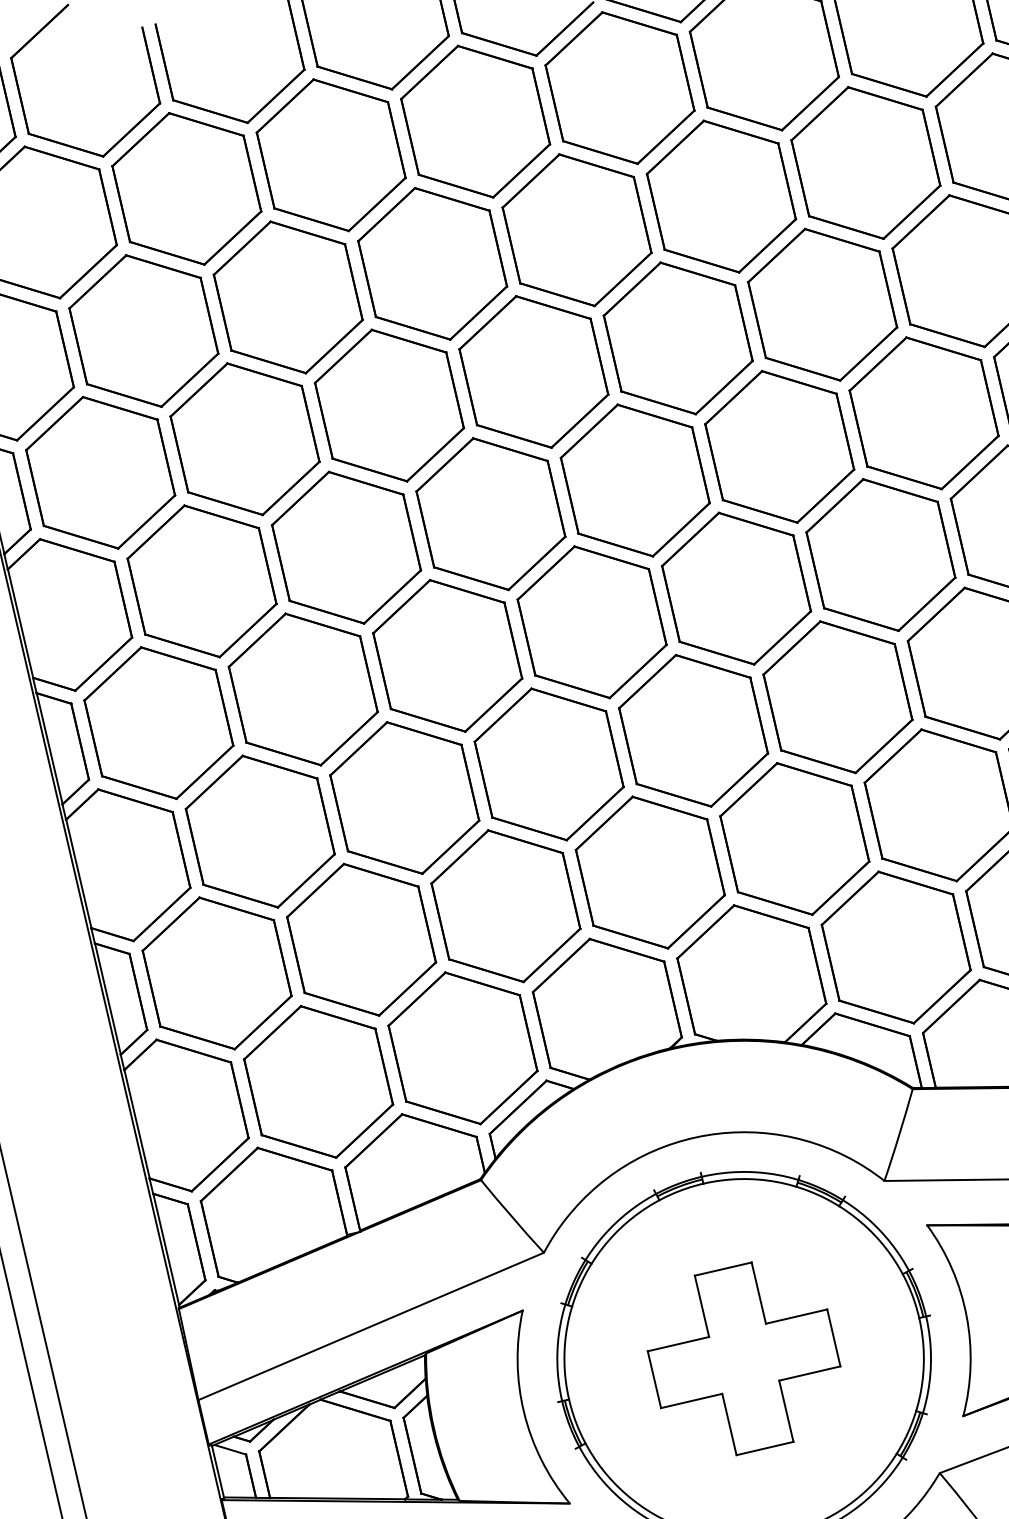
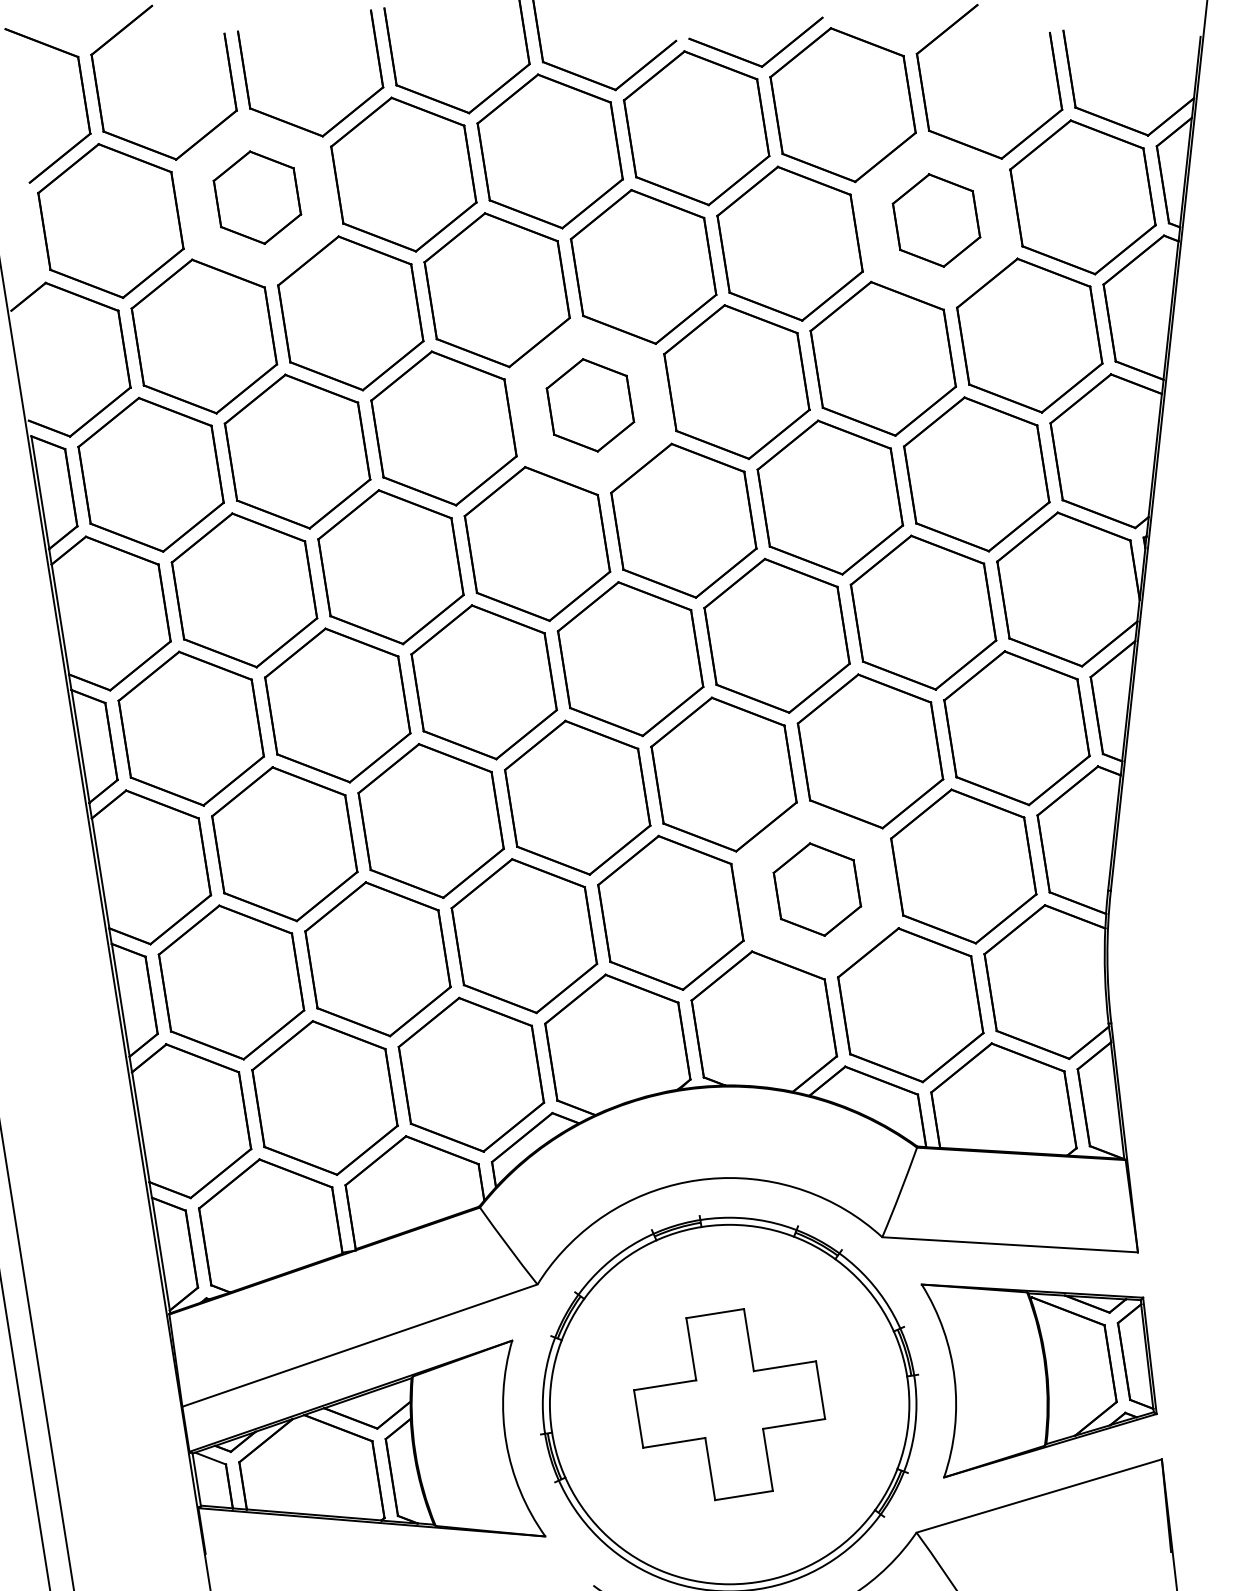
part: (865, 162) -> (936, 220), size x0.6
part: (186, 188) -> (257, 197), size x0.6
part: (533, 372) -> (590, 405), size x0.6
part: (794, 838) -> (817, 889), size x0.6

